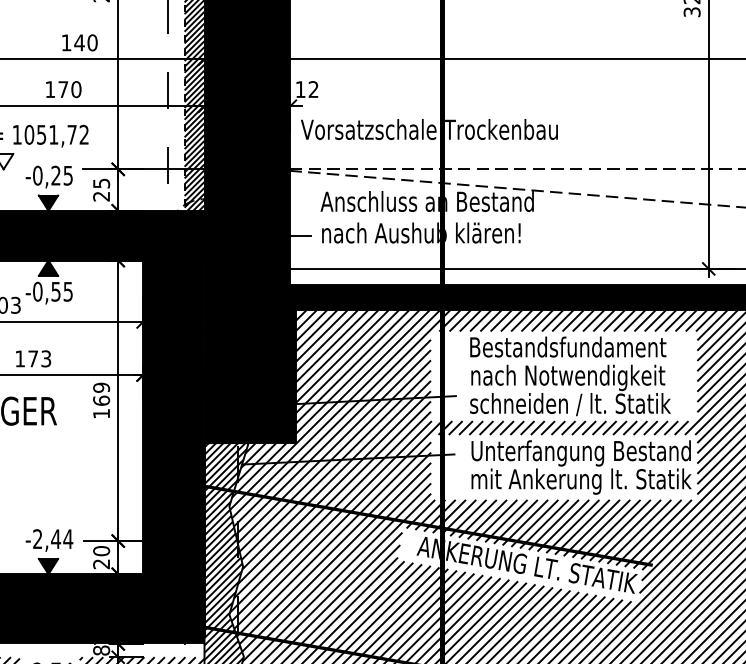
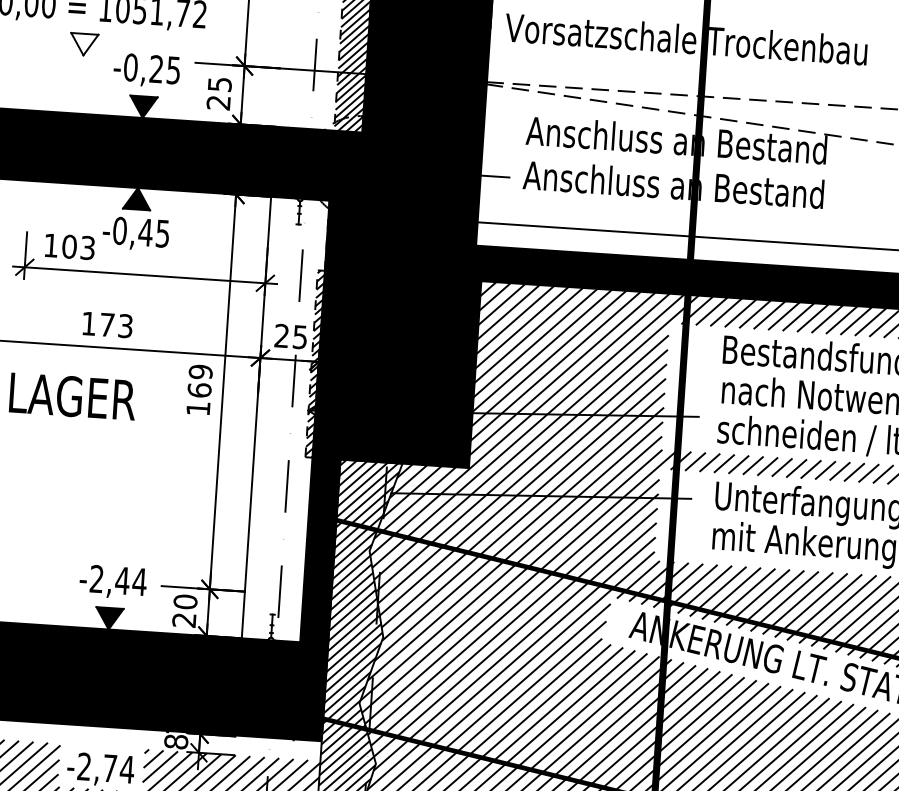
text: (426, 232) -> (672, 183), nach Aushub klären! -> Anschluss an Bestand
text: (56, 291) -> (146, 232), -0,55 -> -0,45
fill: (163, 417) -> (285, 419), removed

